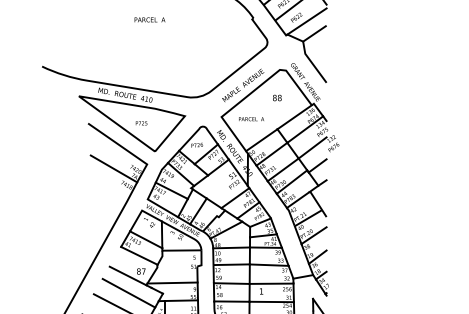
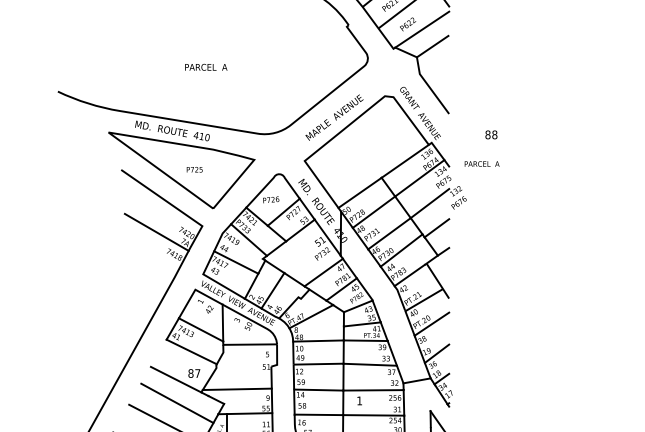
text: (149, 19) -> (205, 66), moved
text: (277, 97) -> (491, 134), moved
text: (251, 119) -> (482, 164), moved

